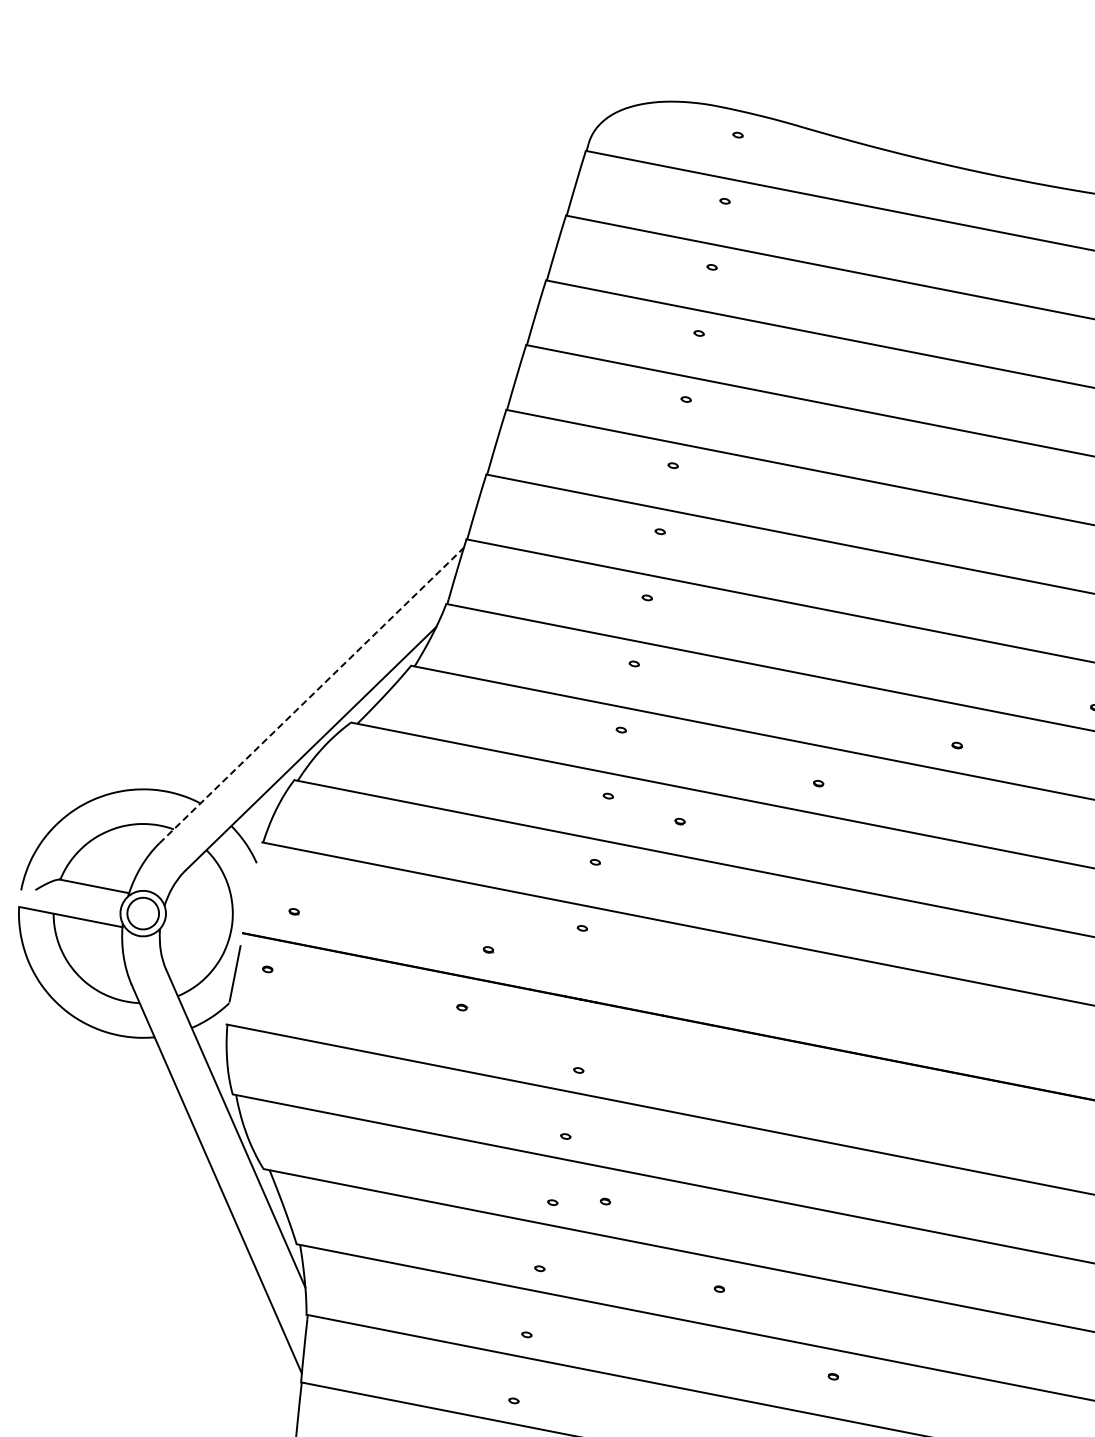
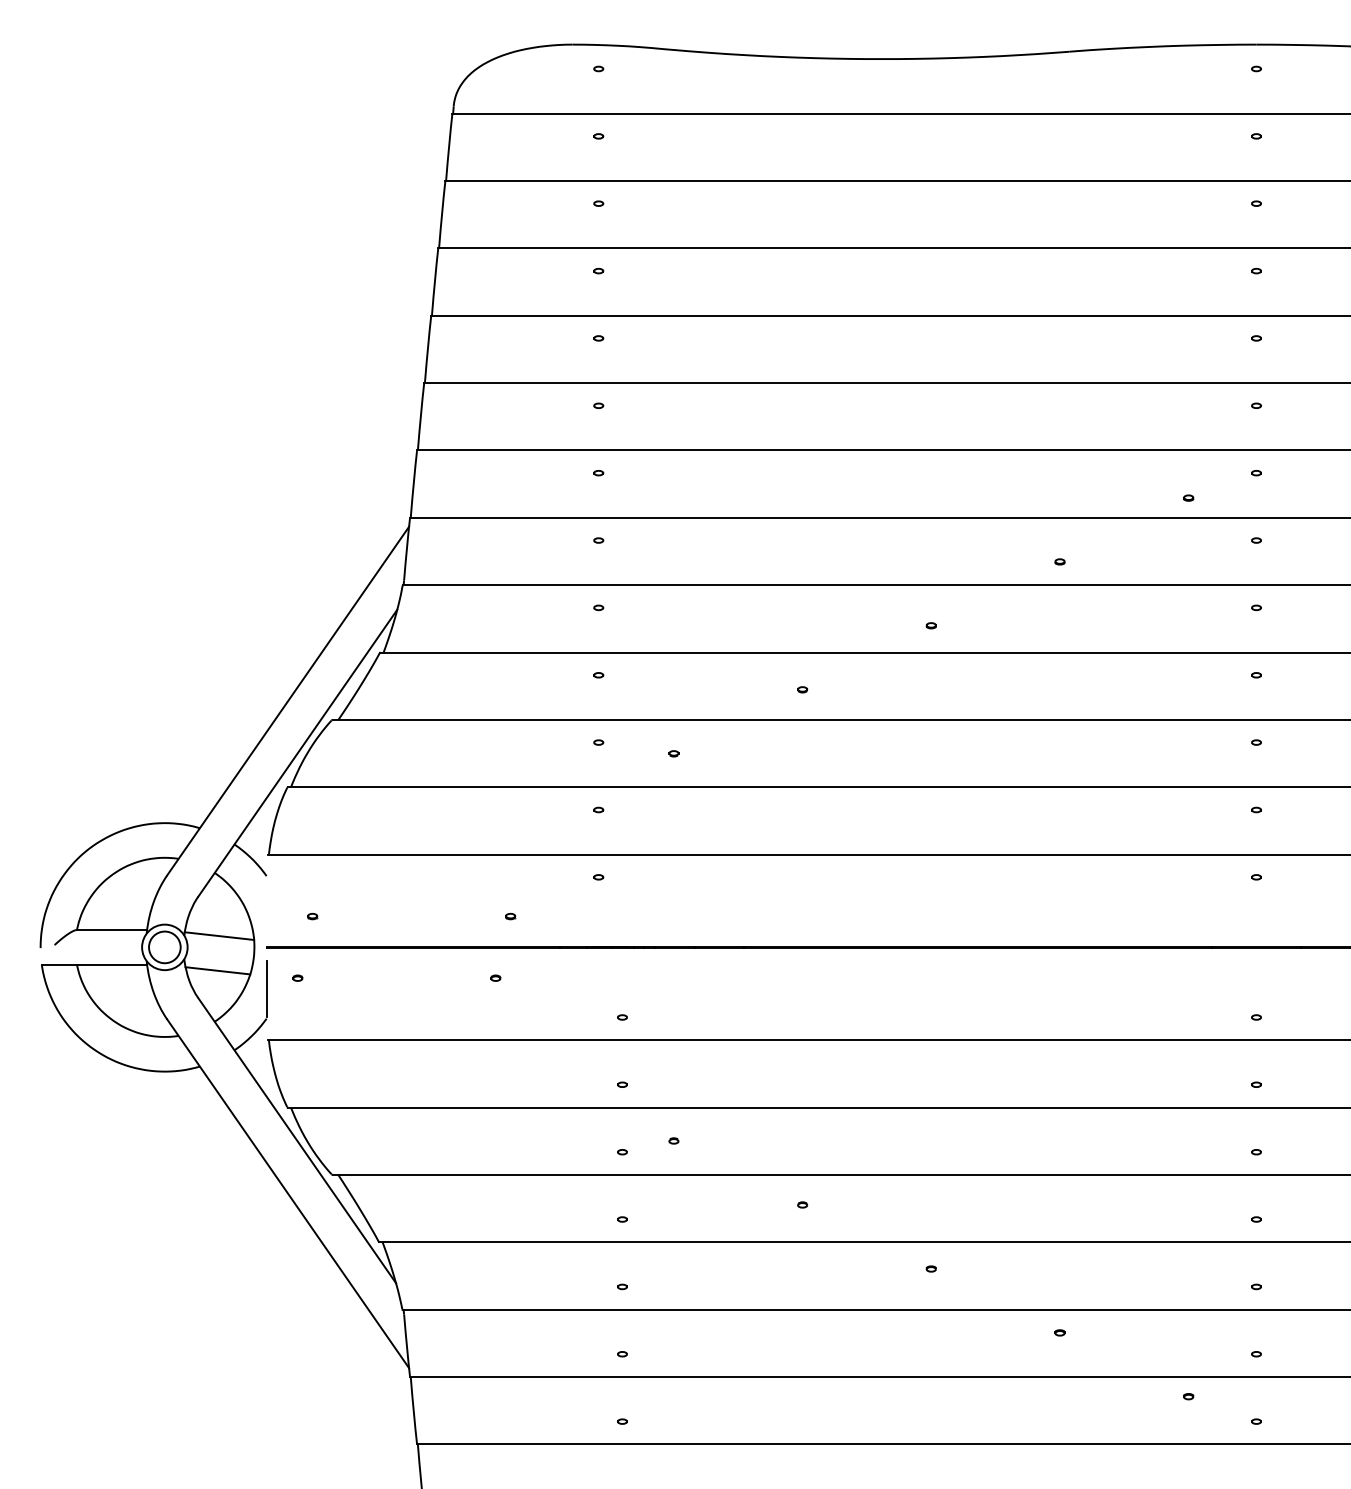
line: (312, 695) -> (288, 700), dashed -> solid
line: (199, 912) -> (219, 935), added
line: (190, 946) -> (217, 970), added

